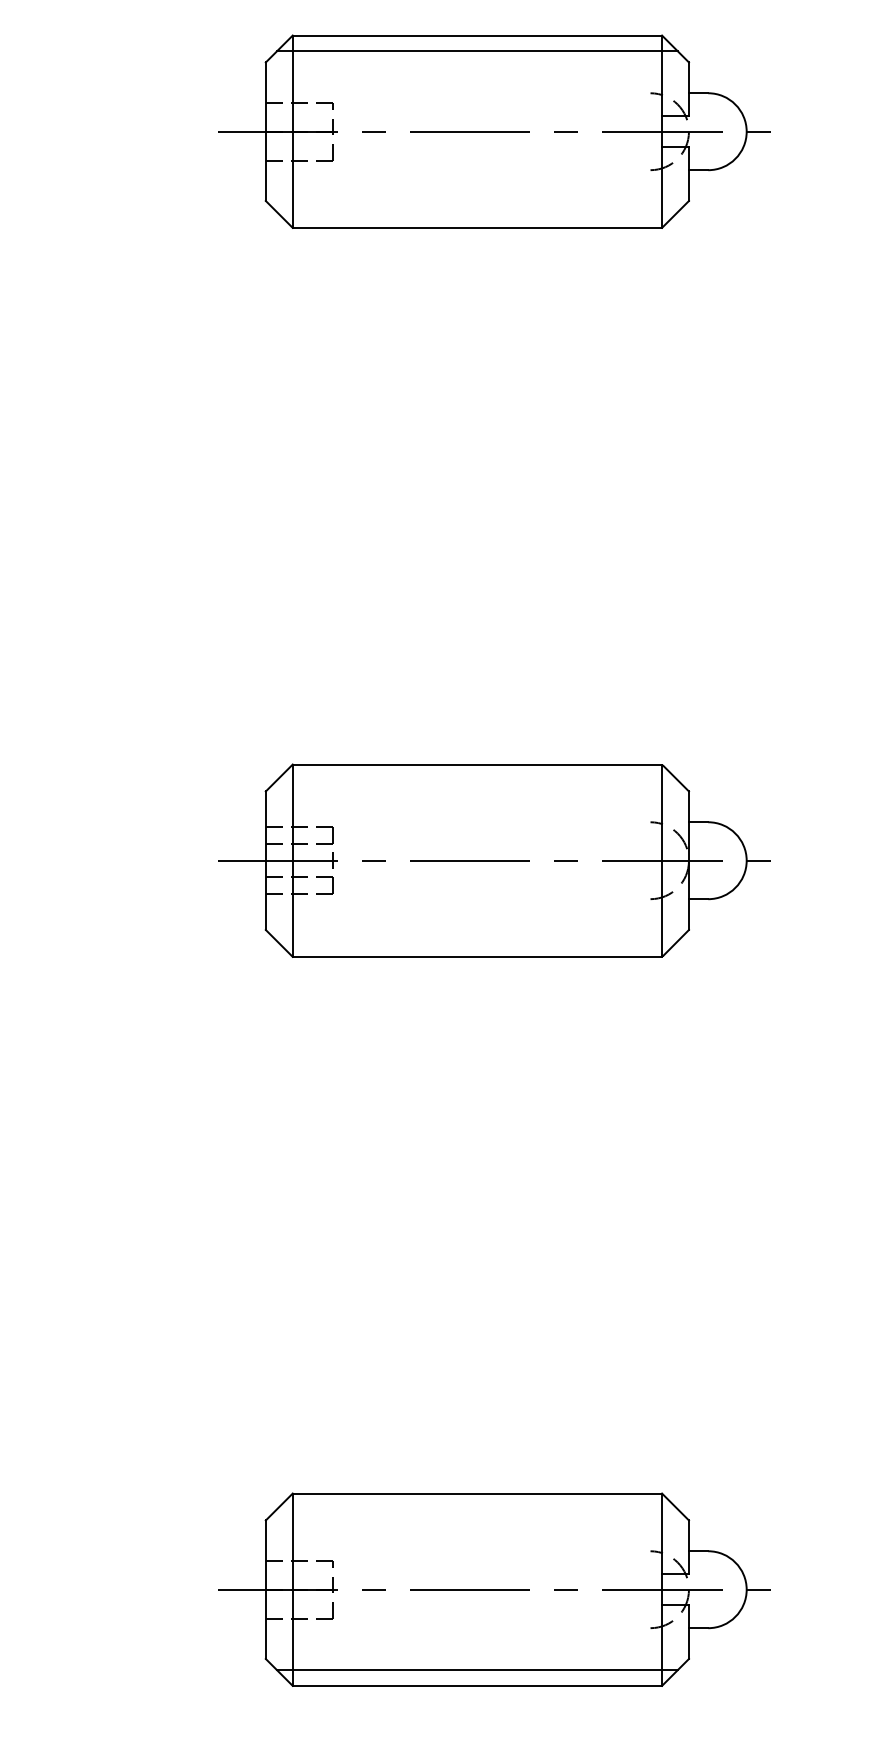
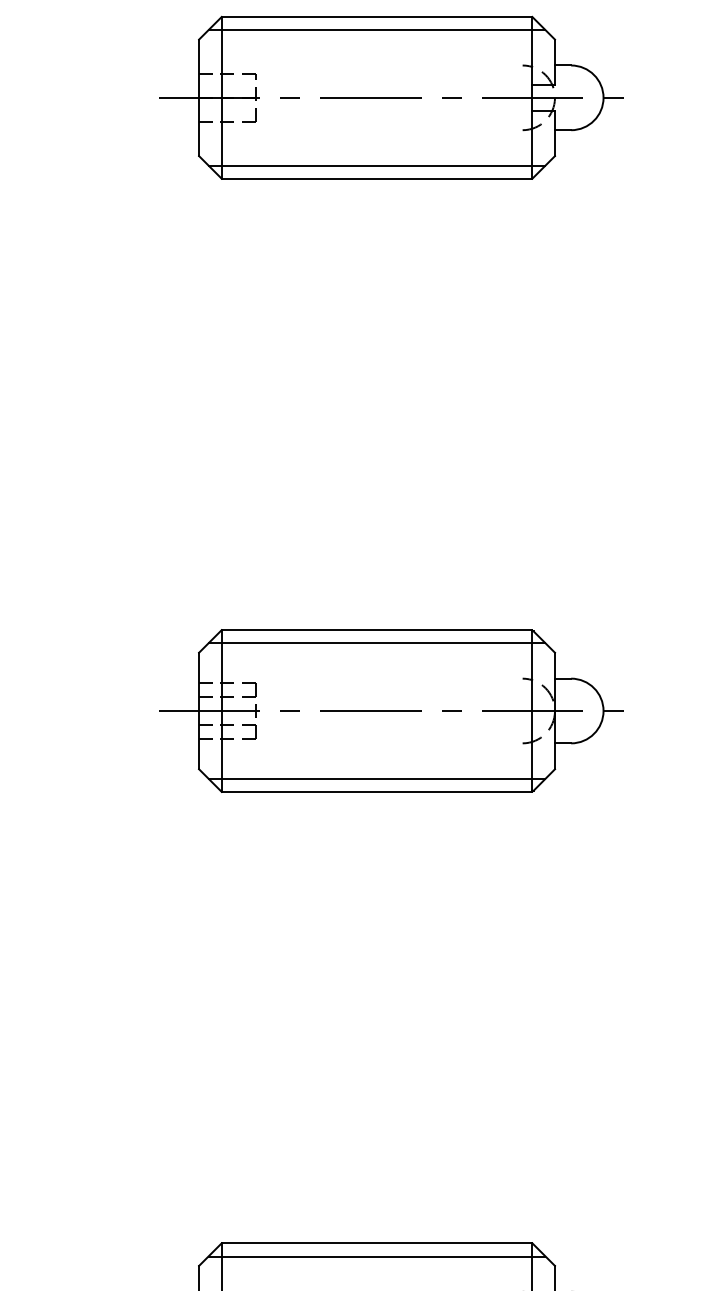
line: (477, 212) -> (377, 165), added
line: (477, 780) -> (377, 643), added
line: (477, 941) -> (377, 778), added
line: (477, 1509) -> (377, 1256), added

